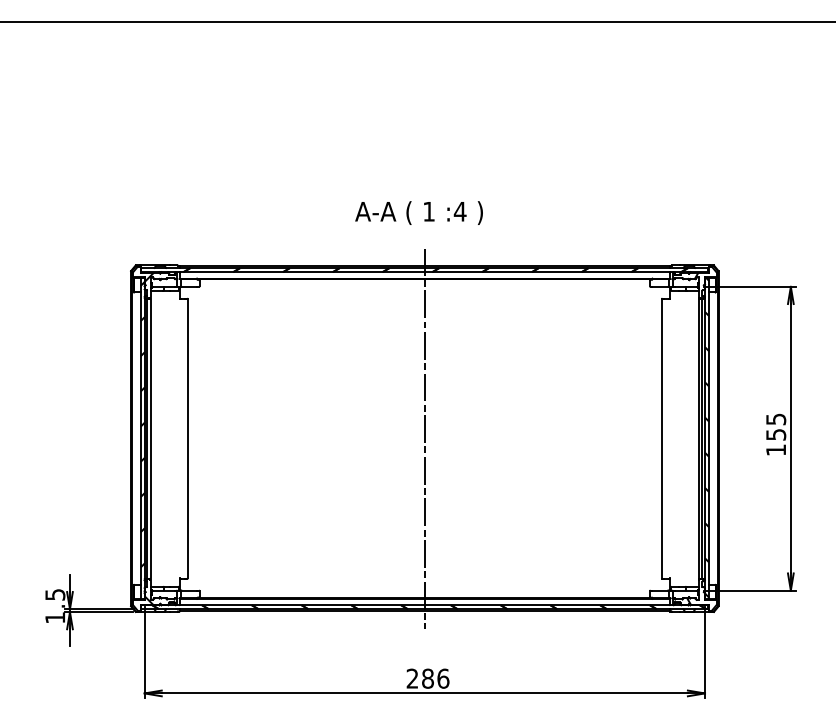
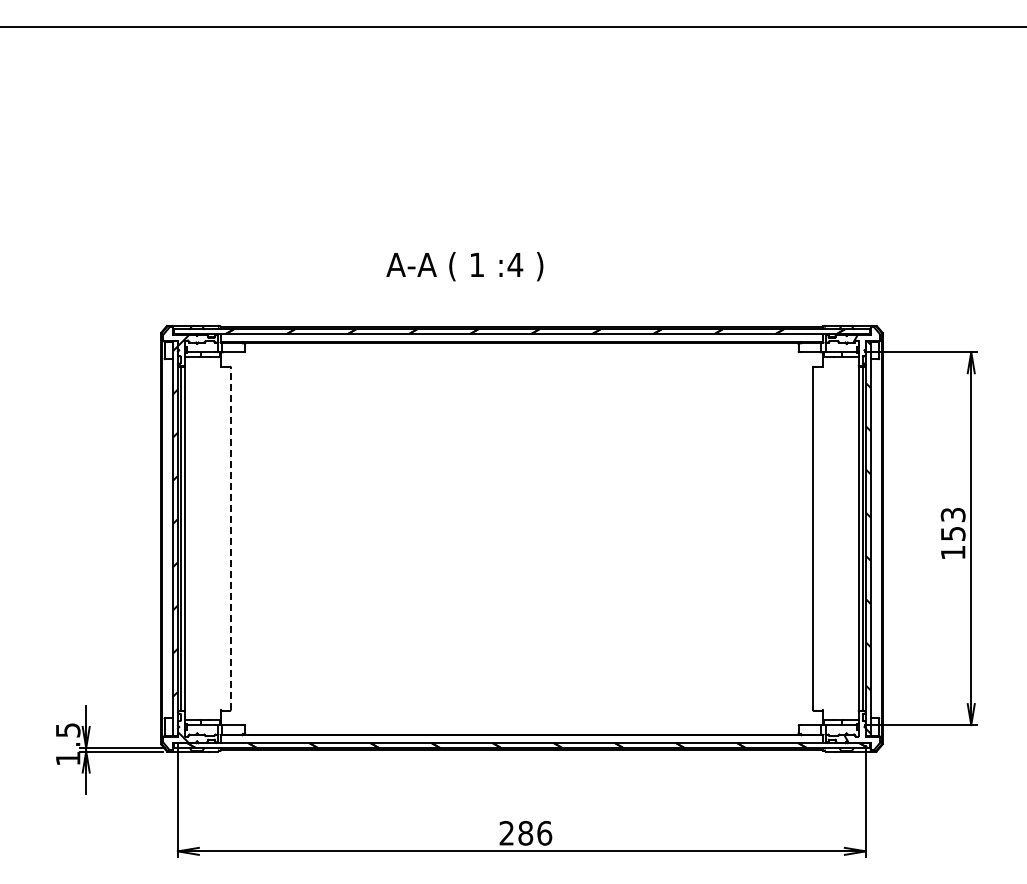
text: (418, 212) -> (464, 266), moved
text: (775, 419) -> (952, 514), 155 -> 153
line: (187, 438) -> (230, 538), solid -> dashed
line: (424, 438) -> (521, 538), removed

